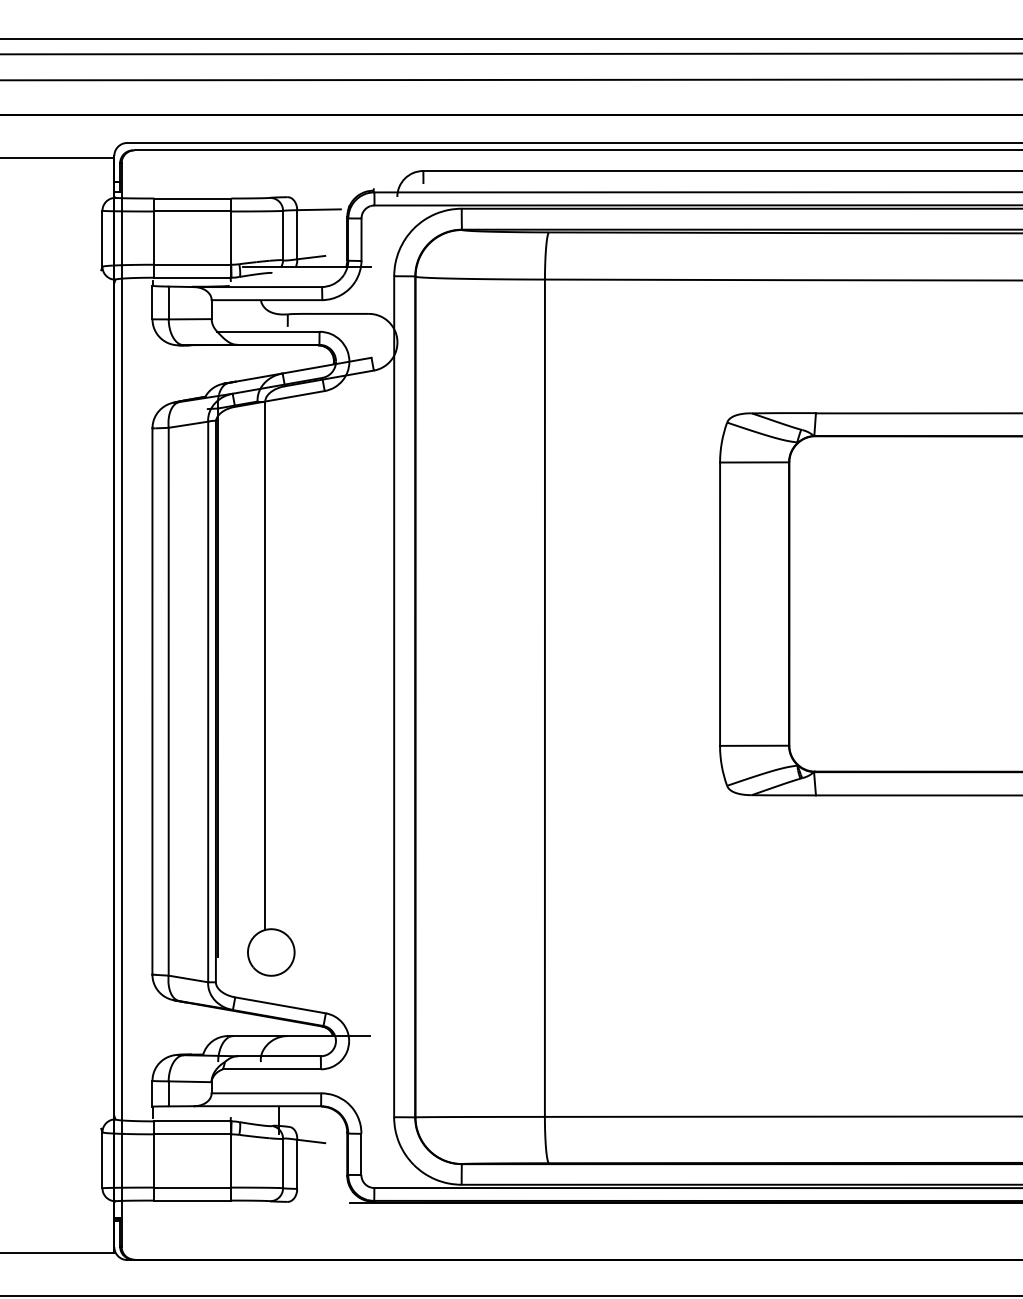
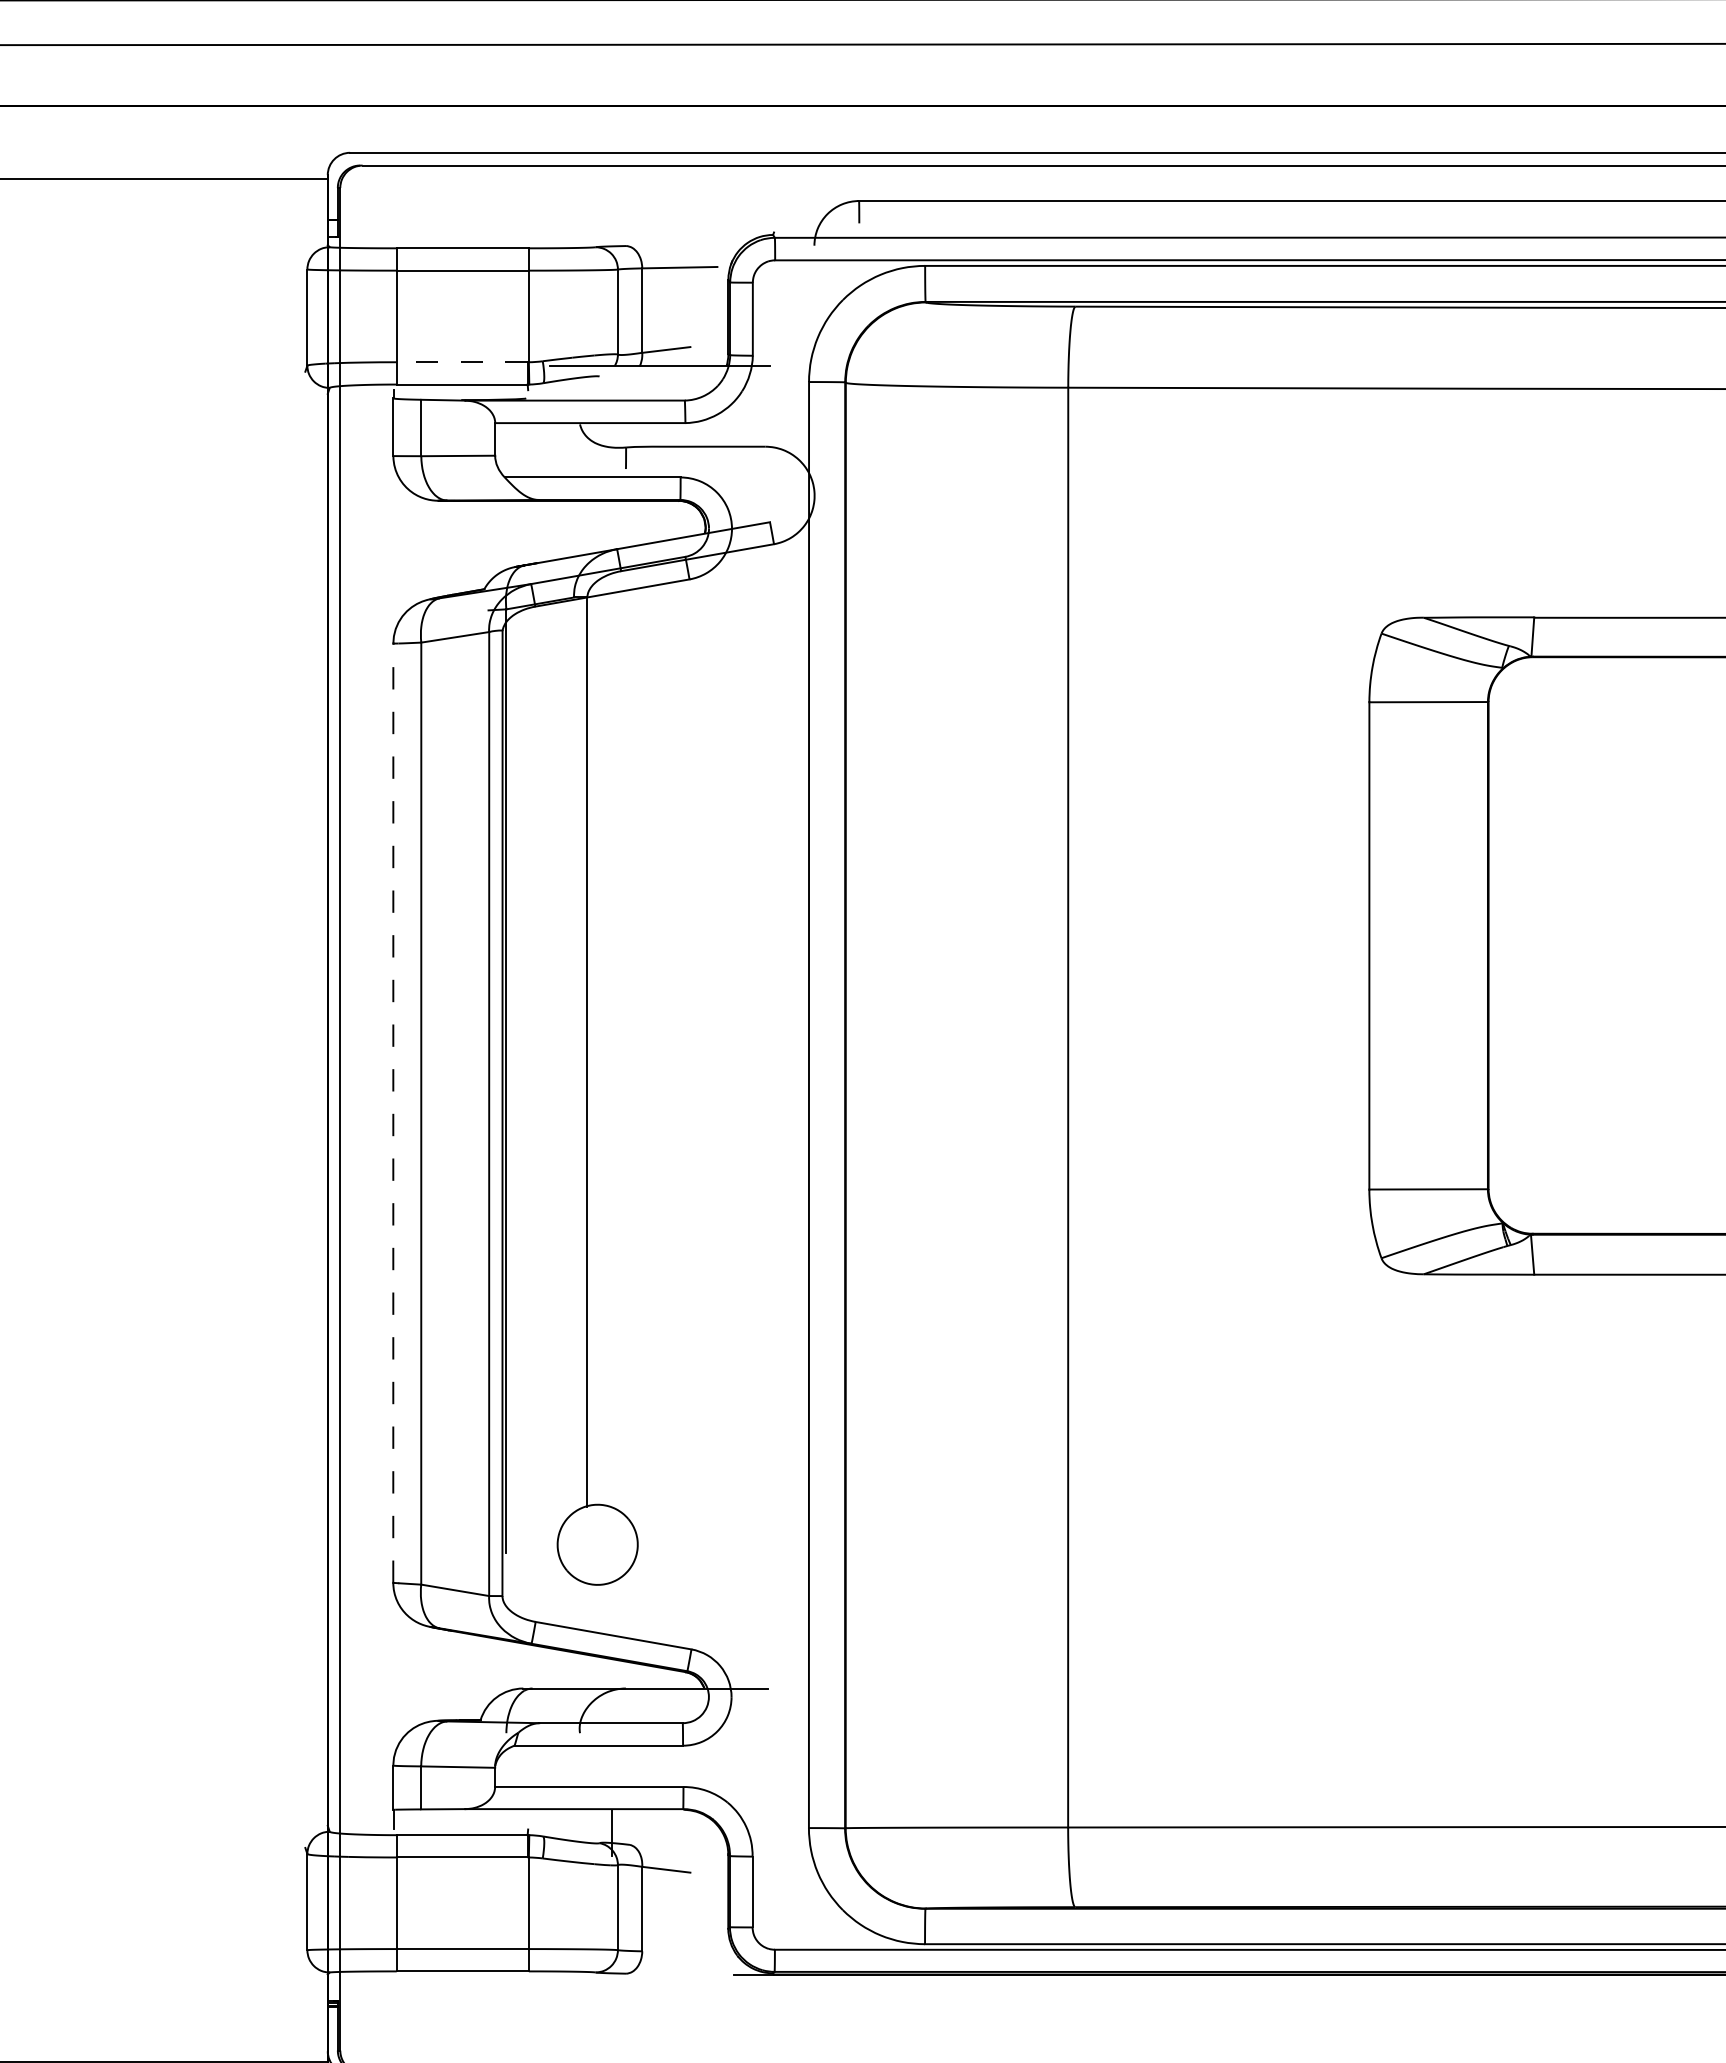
line: (191, 264) -> (460, 361), solid -> dashed
line: (152, 700) -> (393, 1111), solid -> dashed

